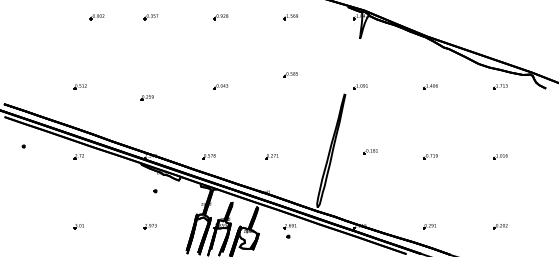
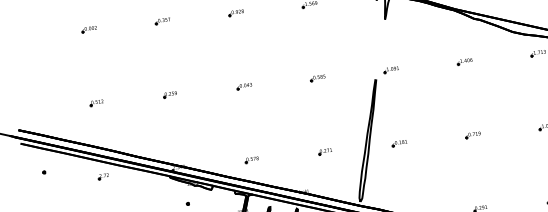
part: (96, 17) -> (88, 30), moved
part: (290, 74) -> (317, 77), moved
part: (146, 97) -> (169, 94), moved
part: (370, 151) -> (399, 143), moved
part: (208, 156) -> (251, 159), moved
part: (271, 156) -> (324, 151), moved

